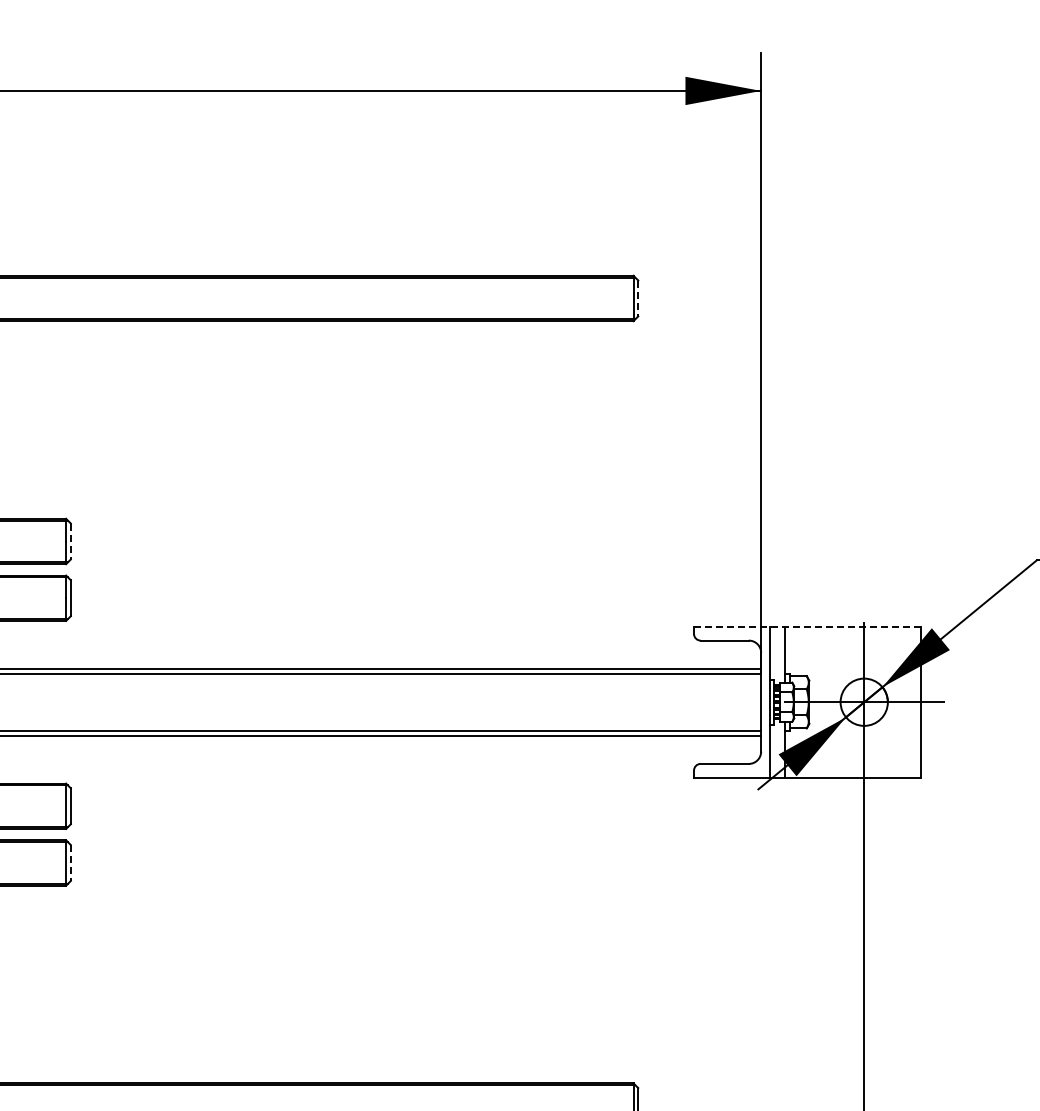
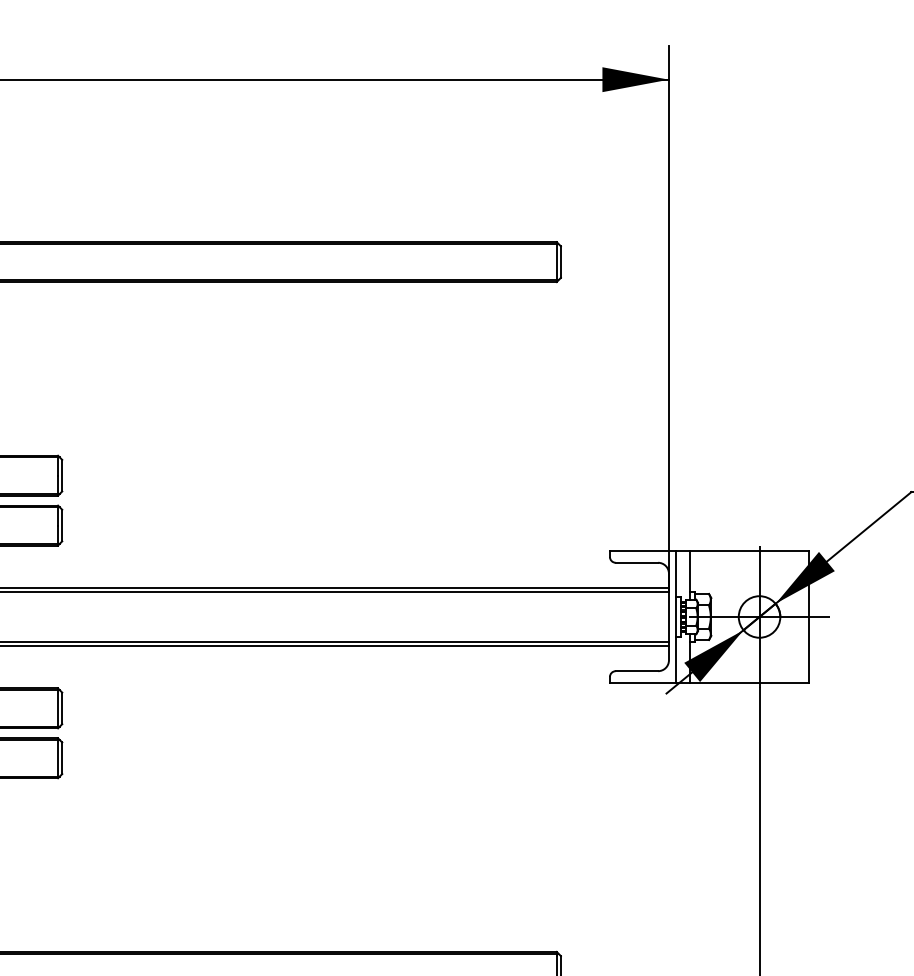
line: (638, 298) -> (561, 262), dashed -> solid
line: (70, 541) -> (61, 475), dashed -> solid
line: (808, 626) -> (710, 550), dashed -> solid
line: (70, 863) -> (61, 758), dashed -> solid

